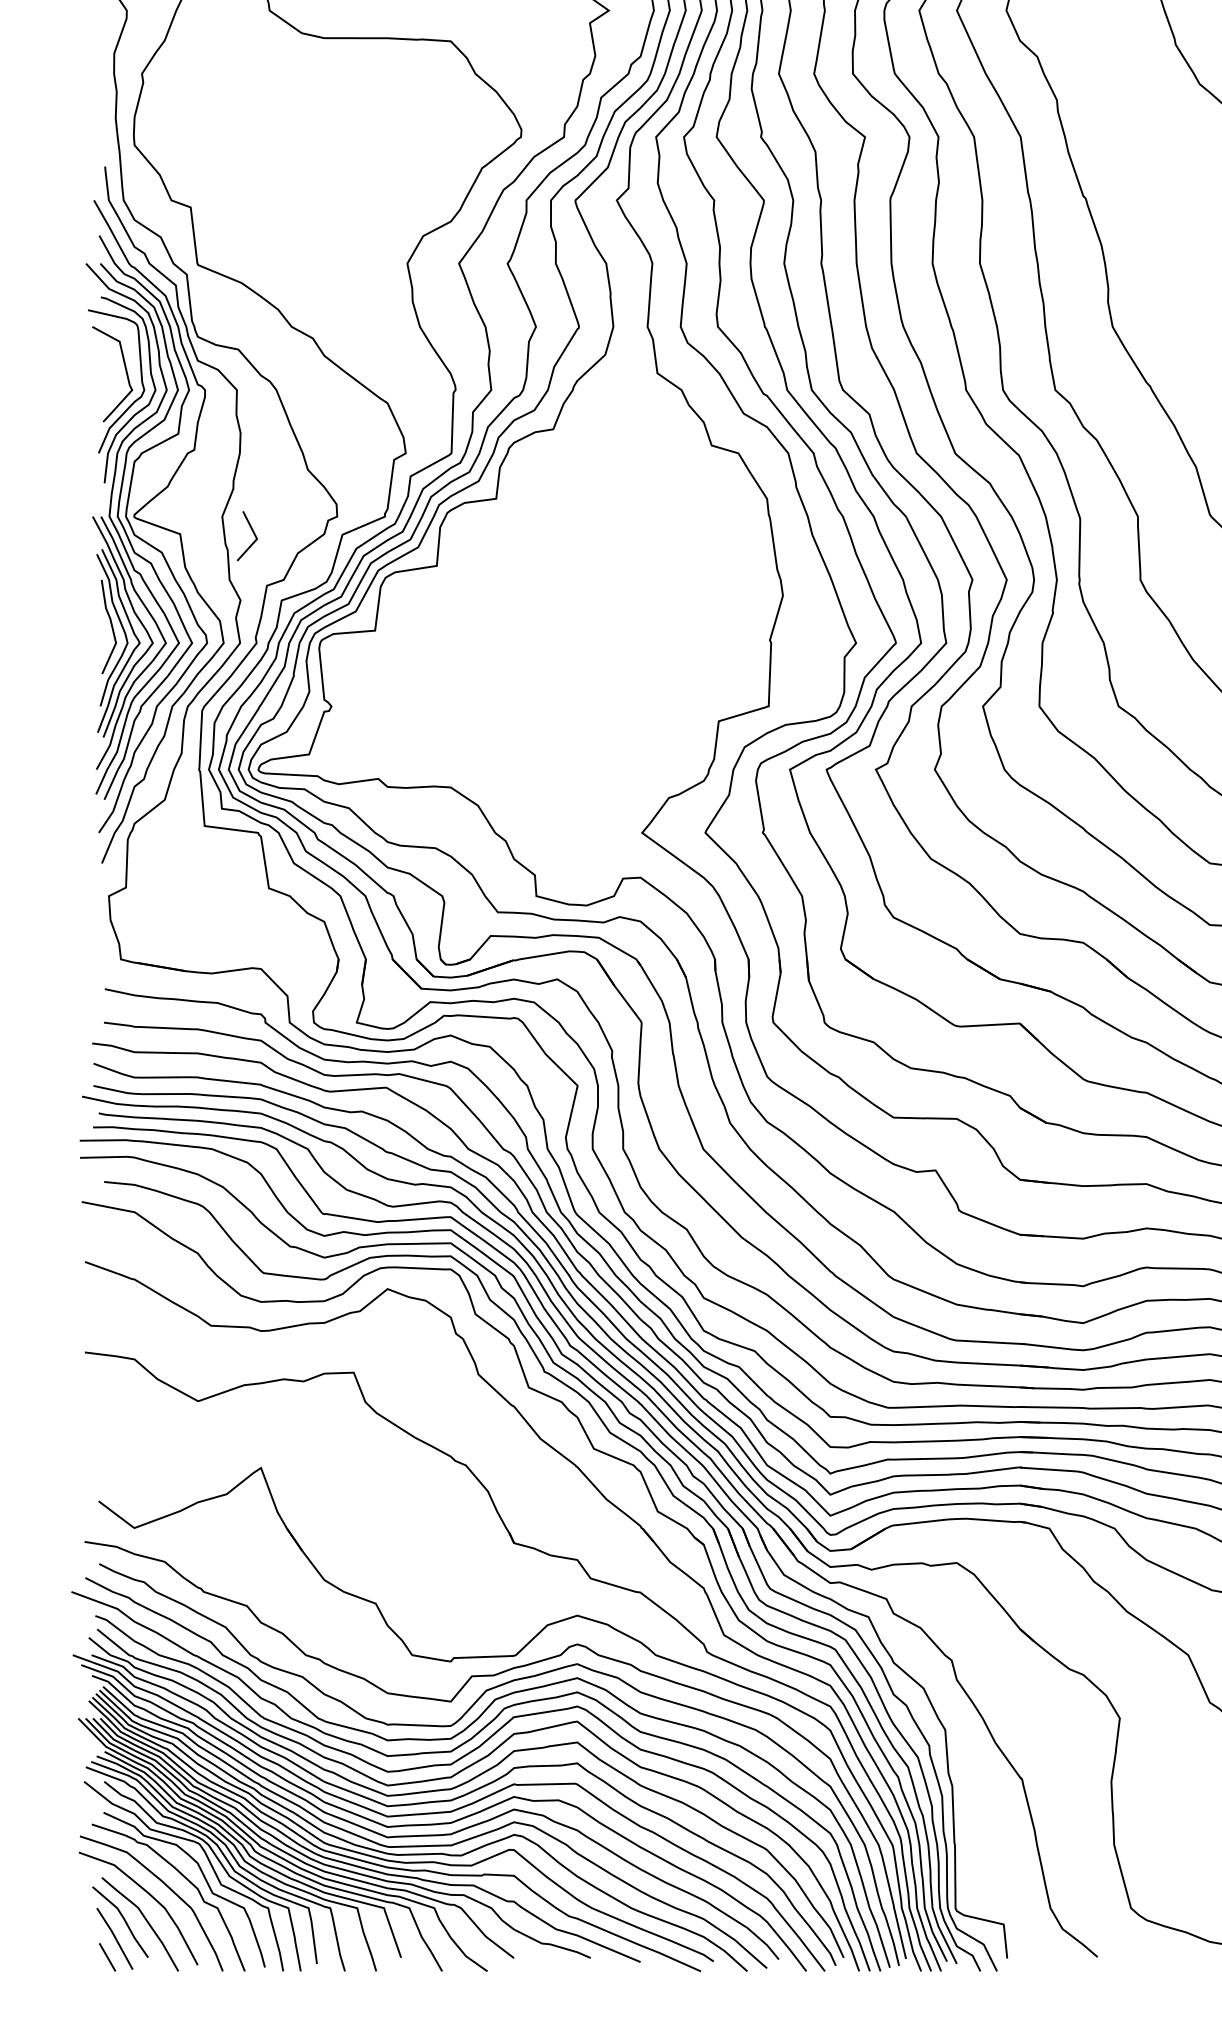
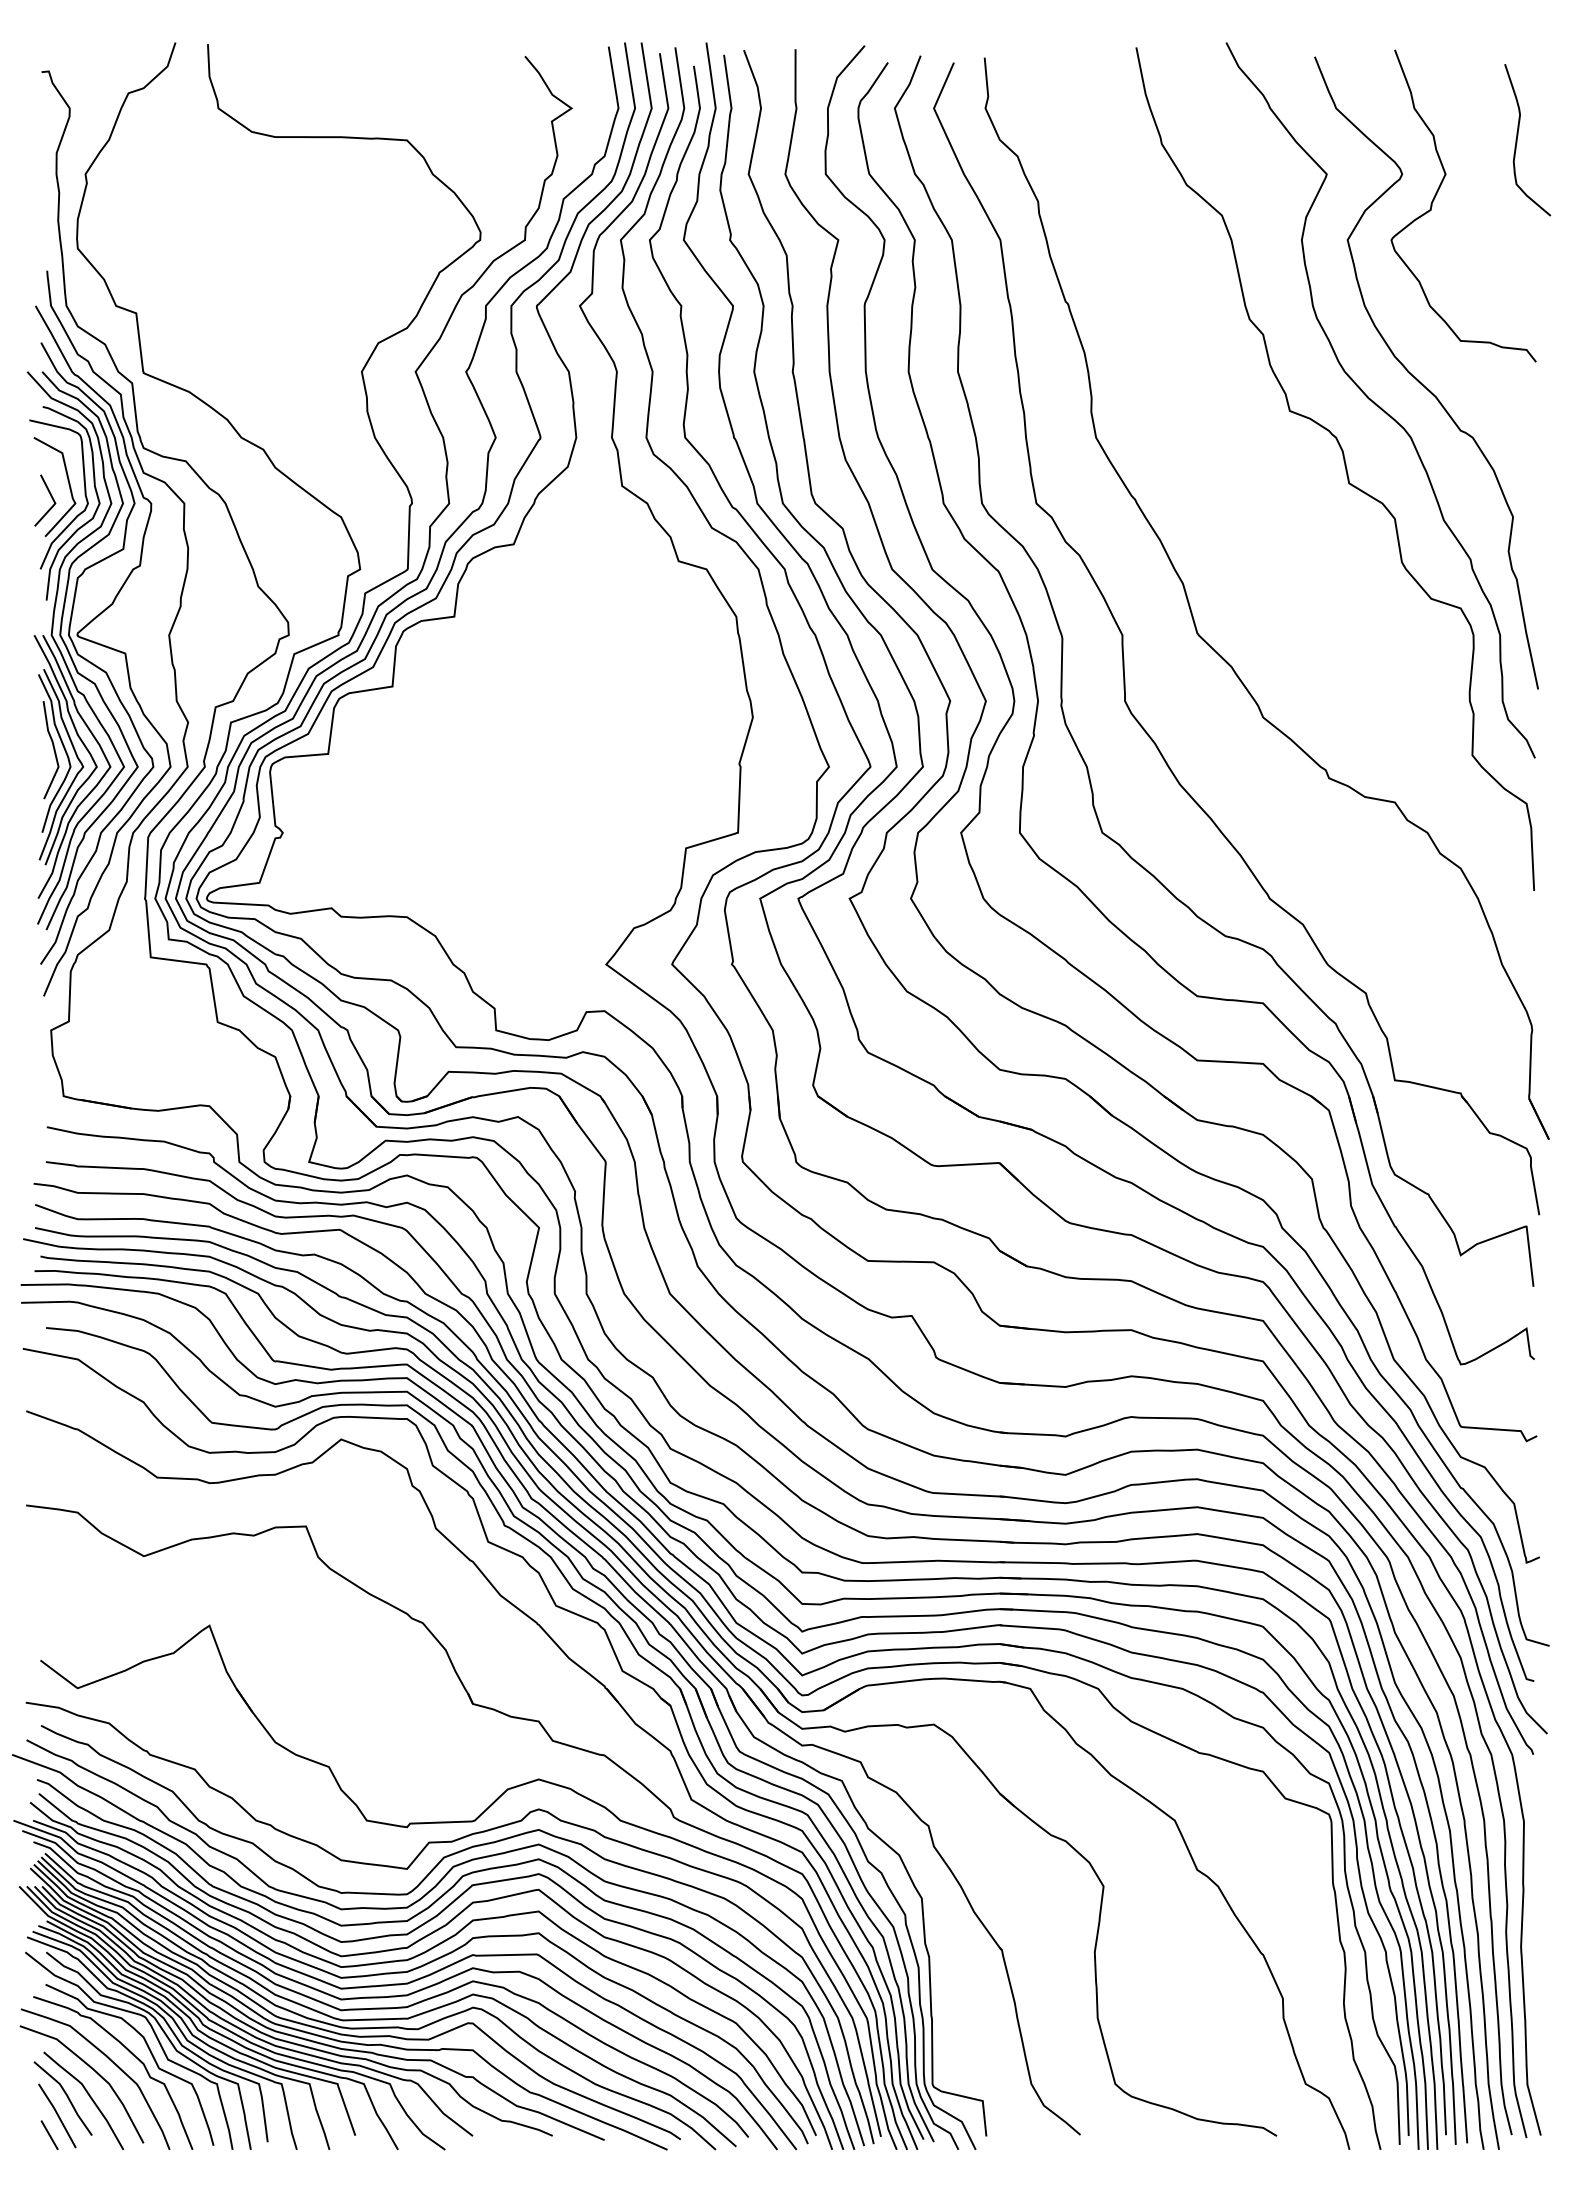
line: (253, 534) -> (51, 498), moved

